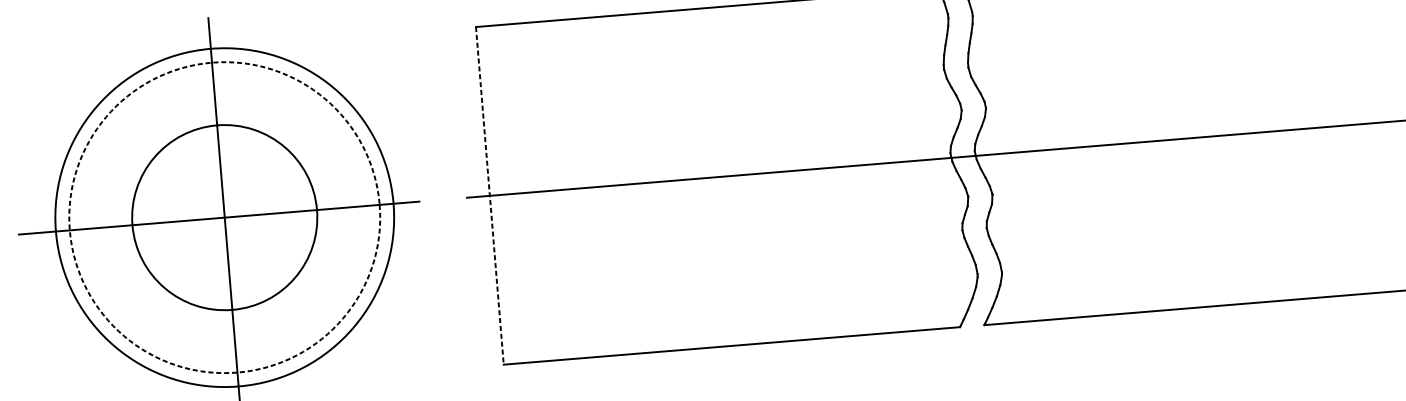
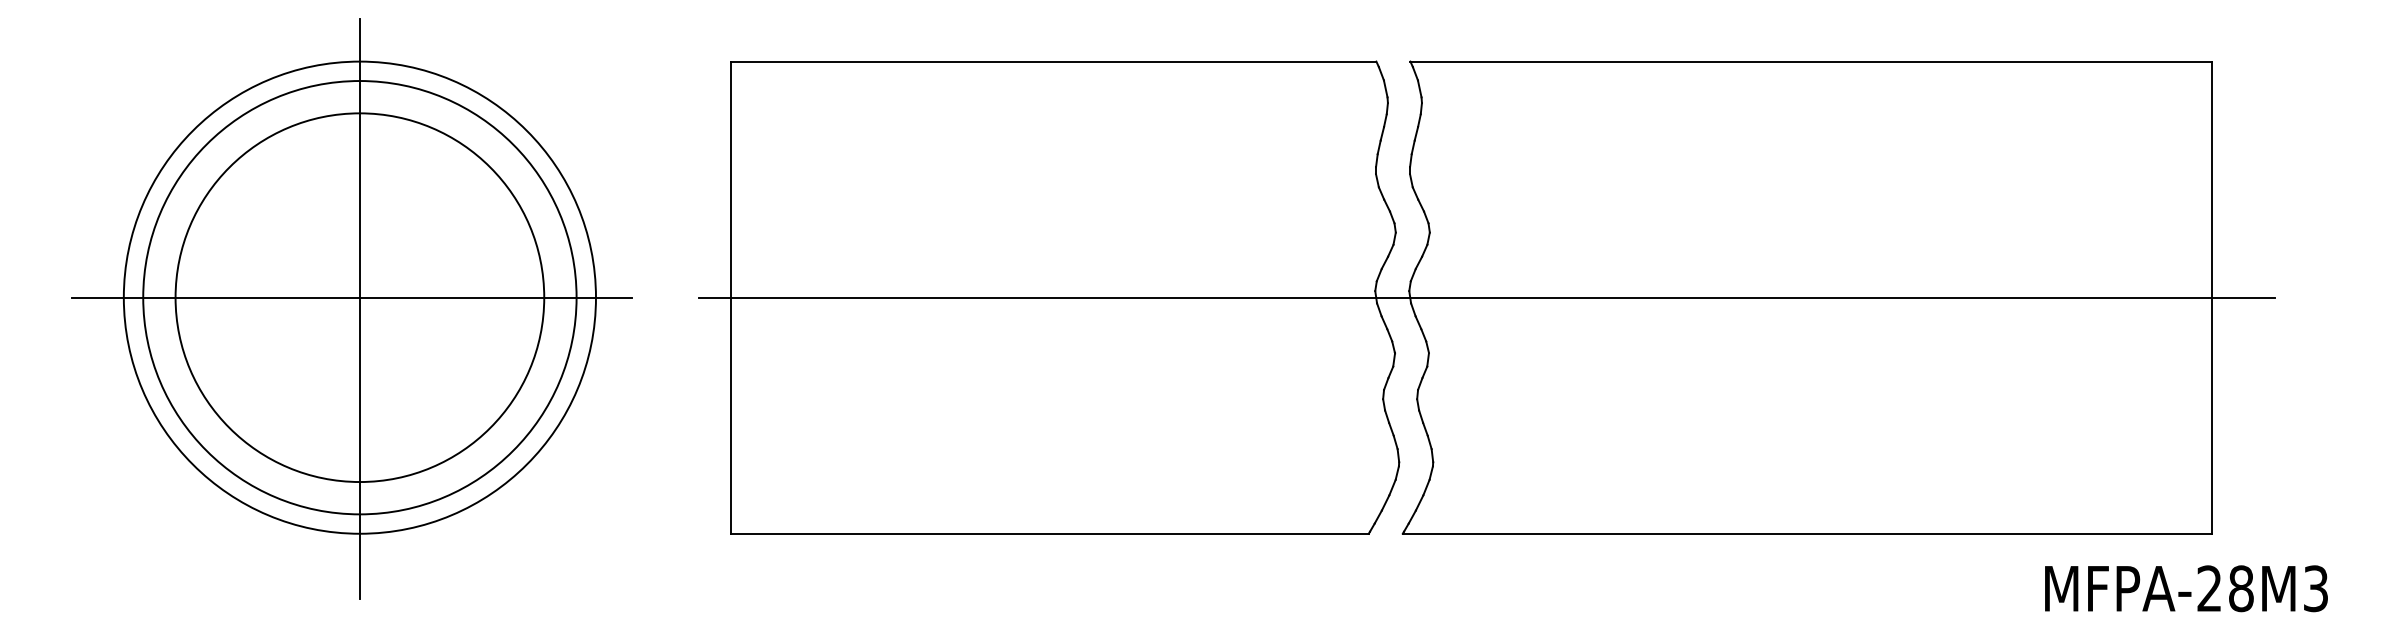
line: (489, 196) -> (730, 298), dashed -> solid
circle: (224, 217) -> (359, 297), dashed -> solid
circle: (224, 217) -> (359, 297), size x1.43

